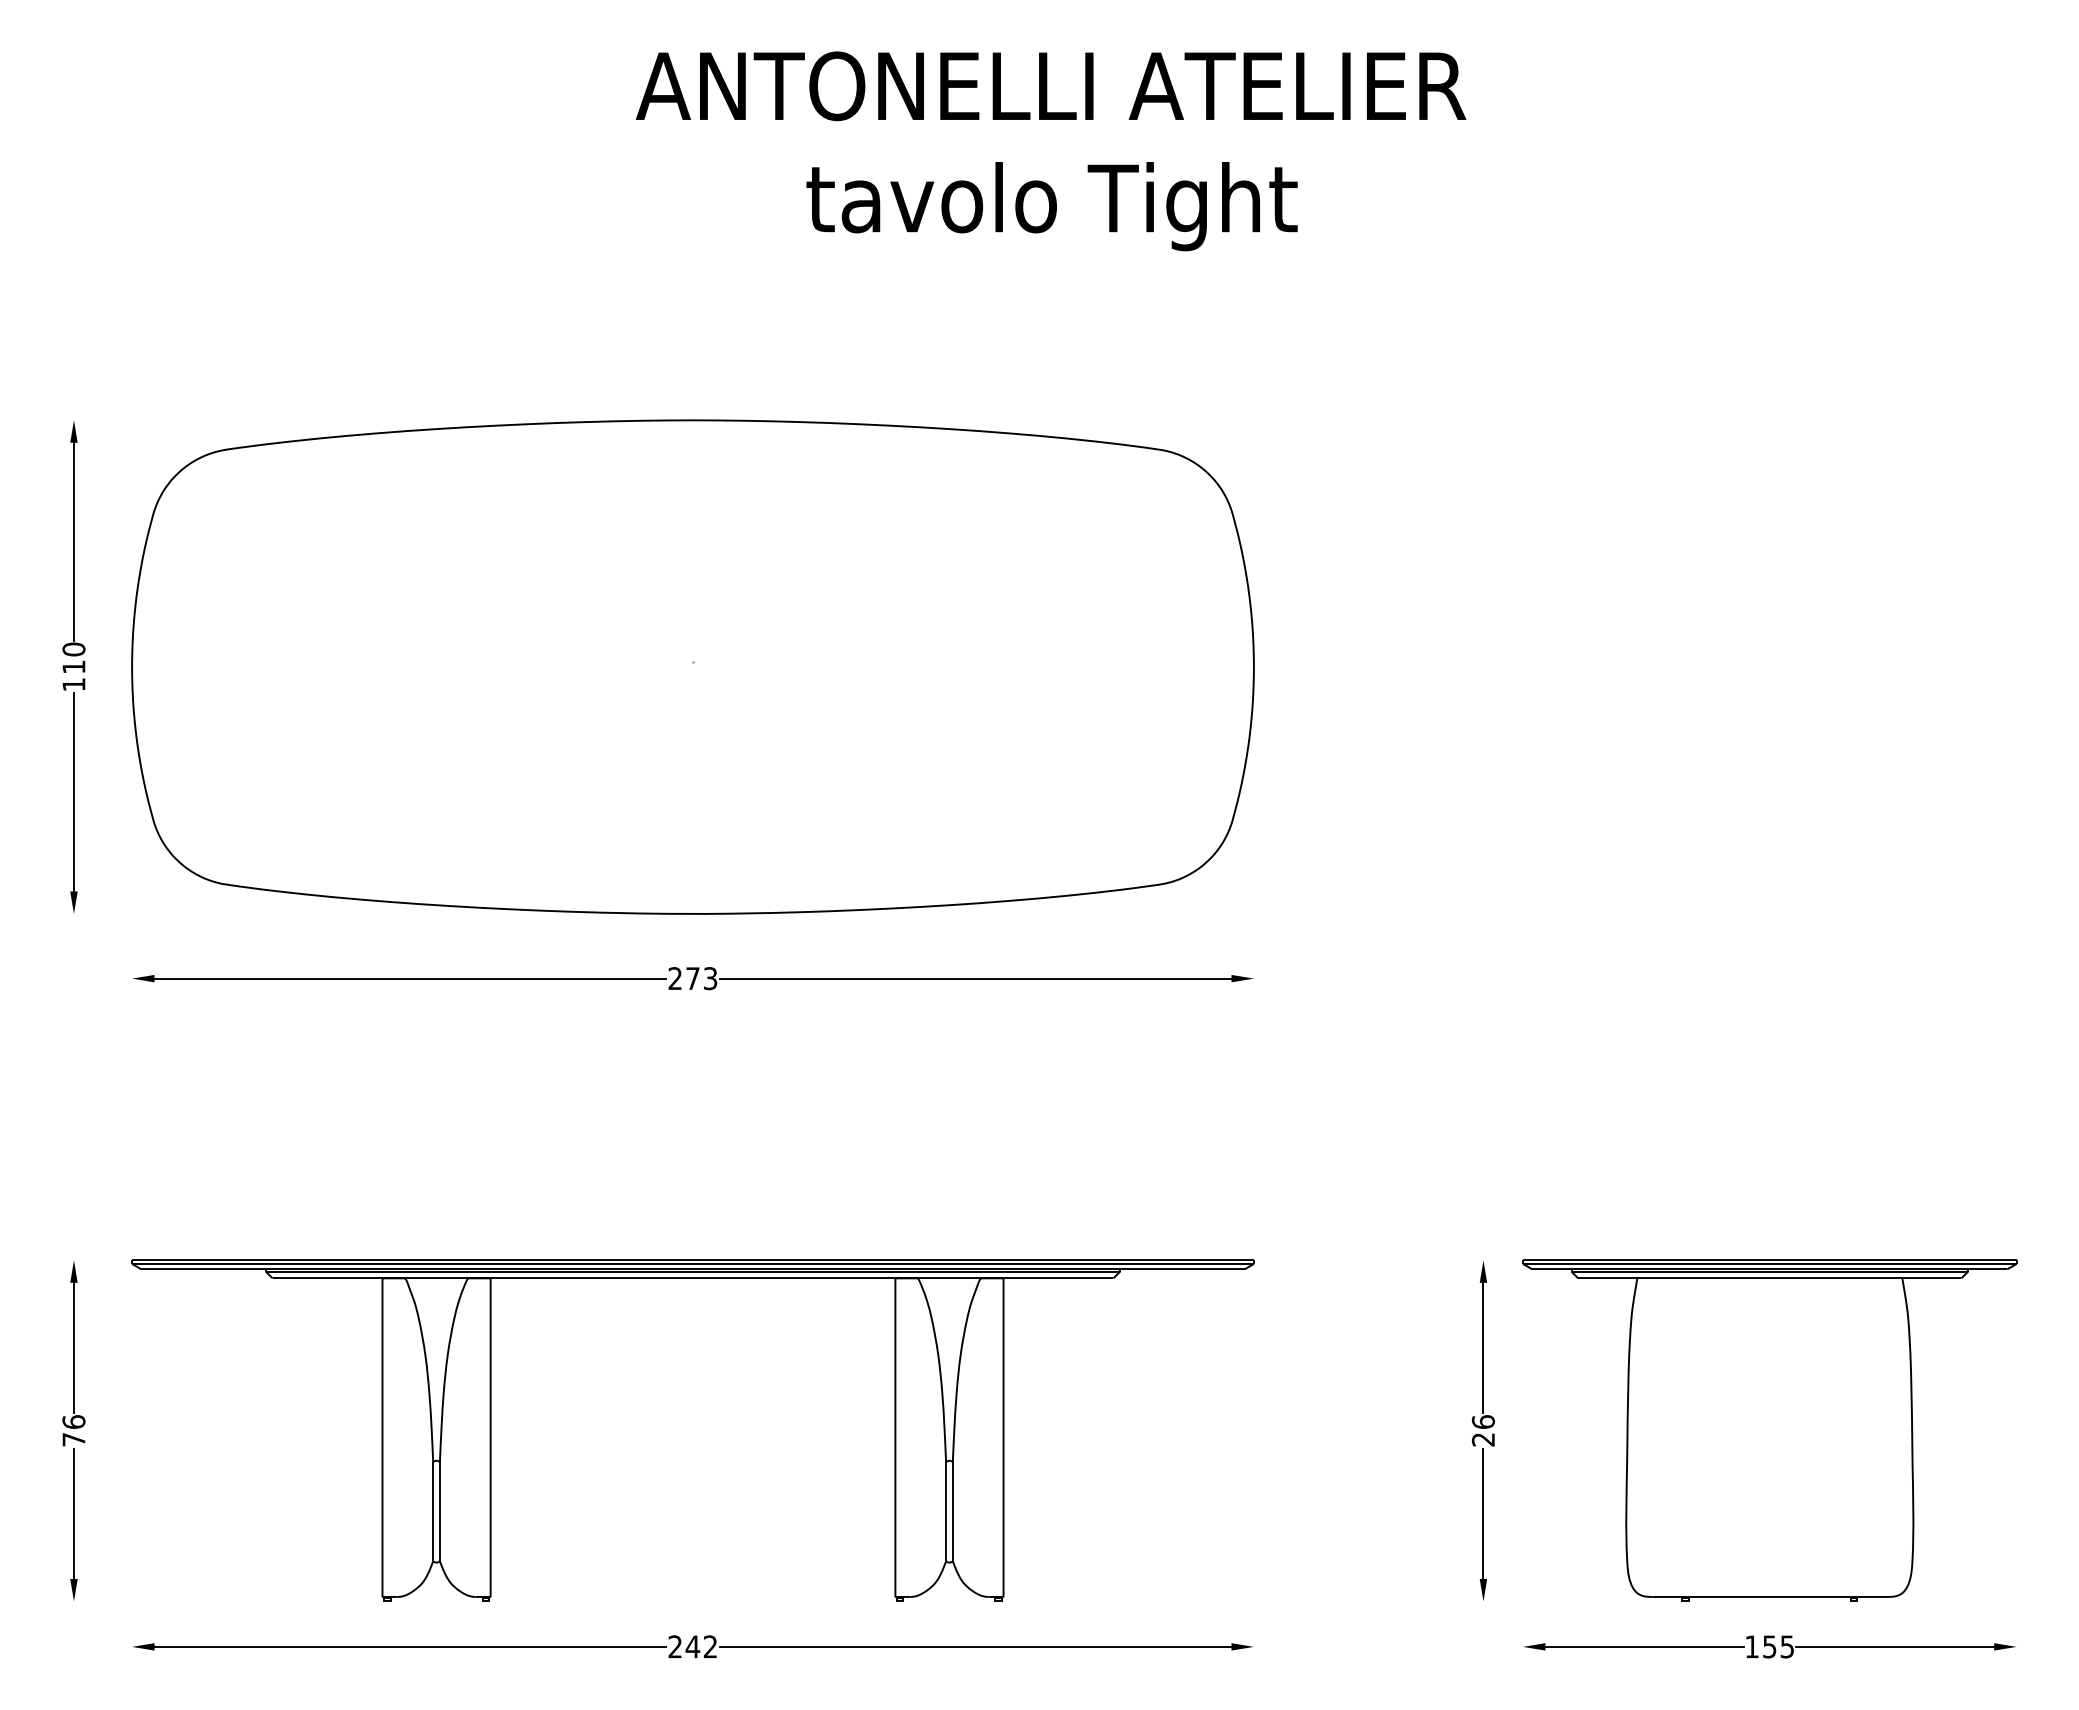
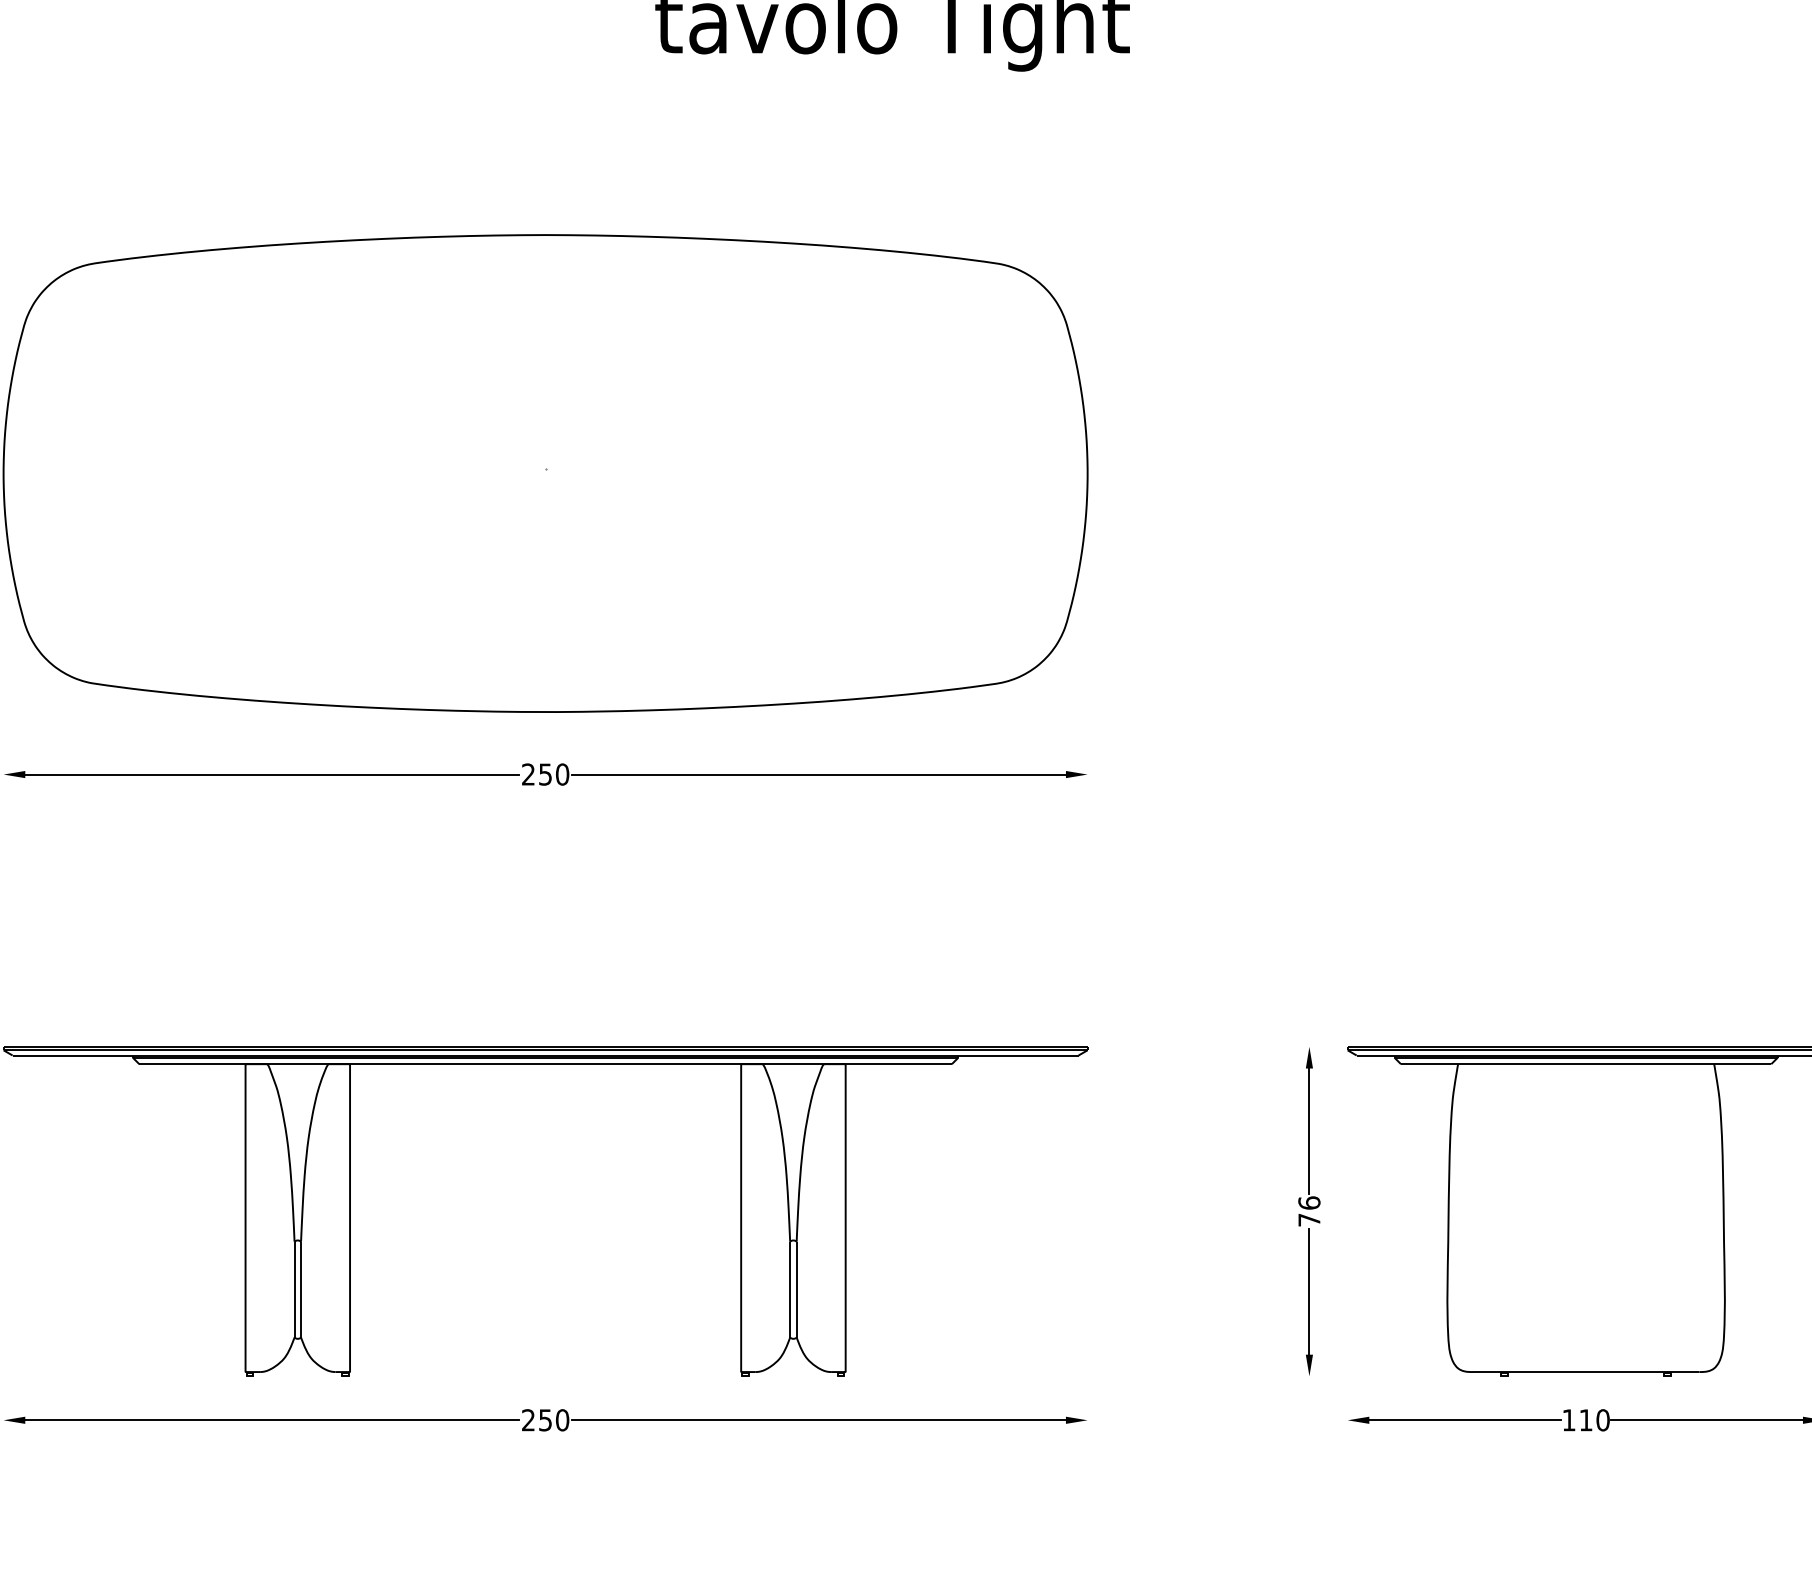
text: (701, 978) -> (553, 774), 273 -> 250
text: (1482, 1439) -> (1308, 1219), 26 -> 76
text: (701, 1646) -> (553, 1419), 242 -> 250
text: (1778, 1646) -> (1594, 1419), 155 -> 110

